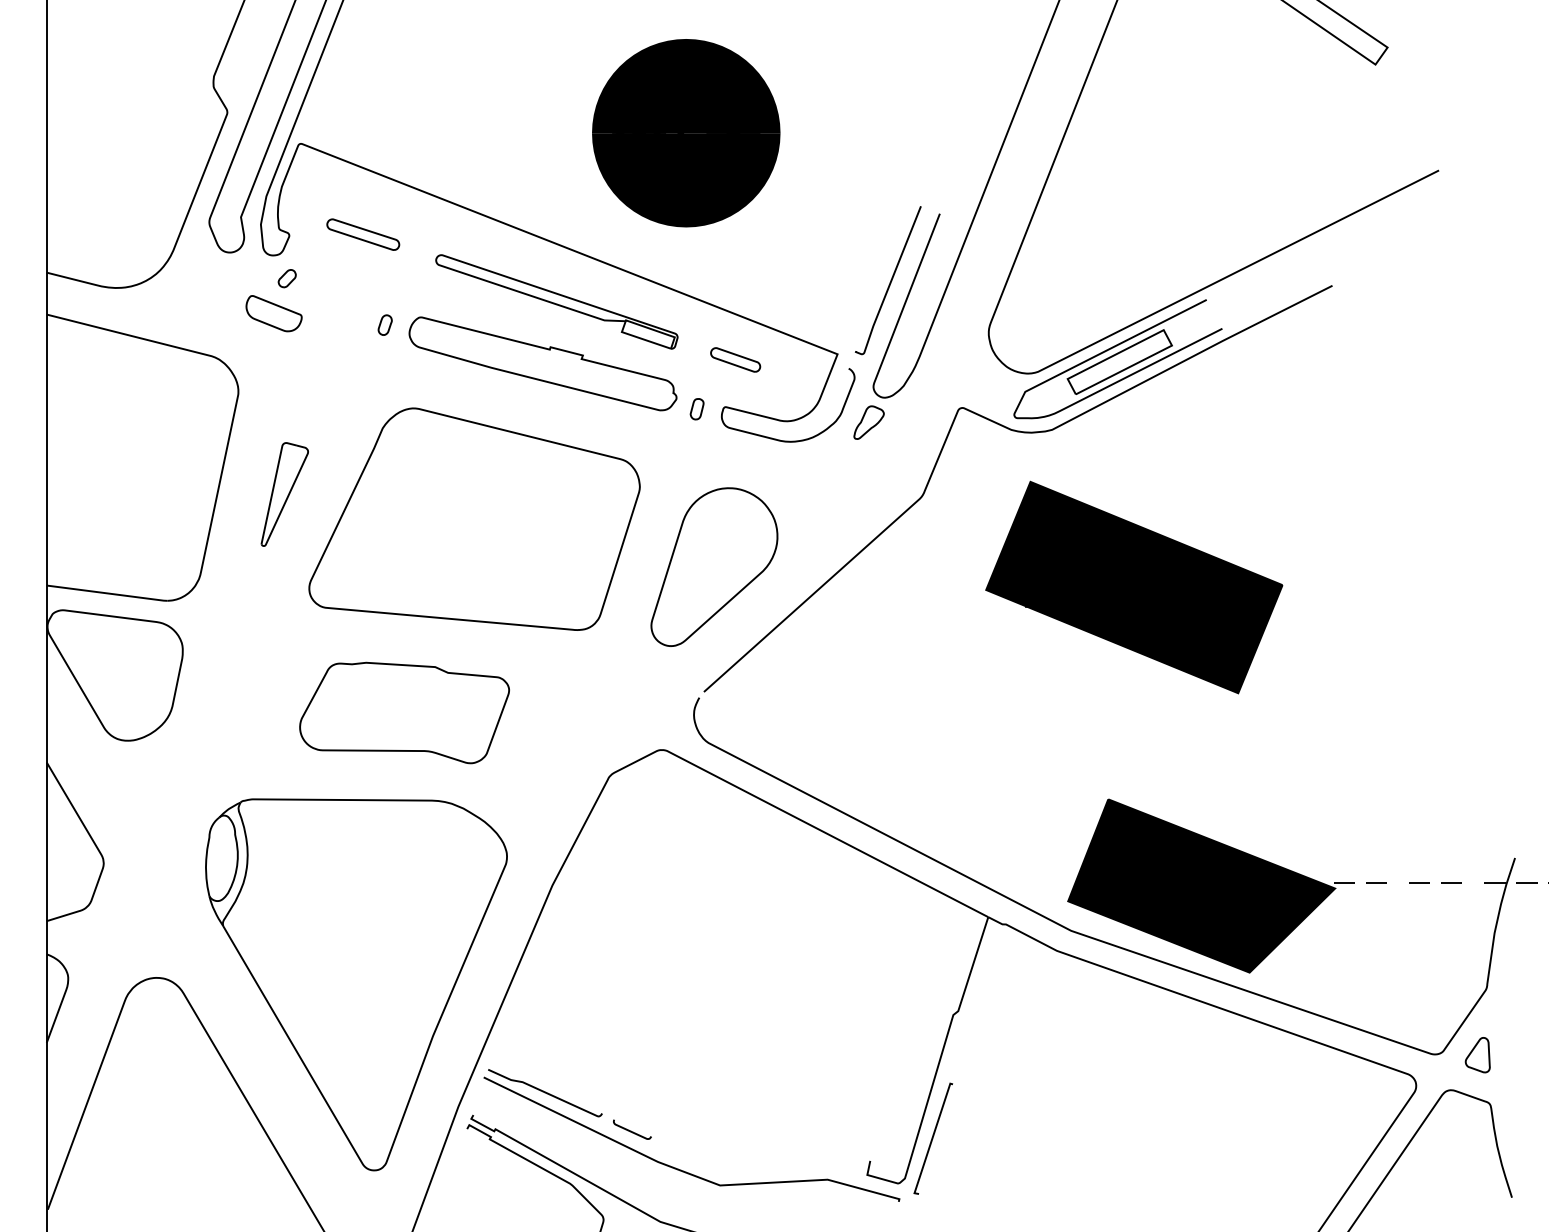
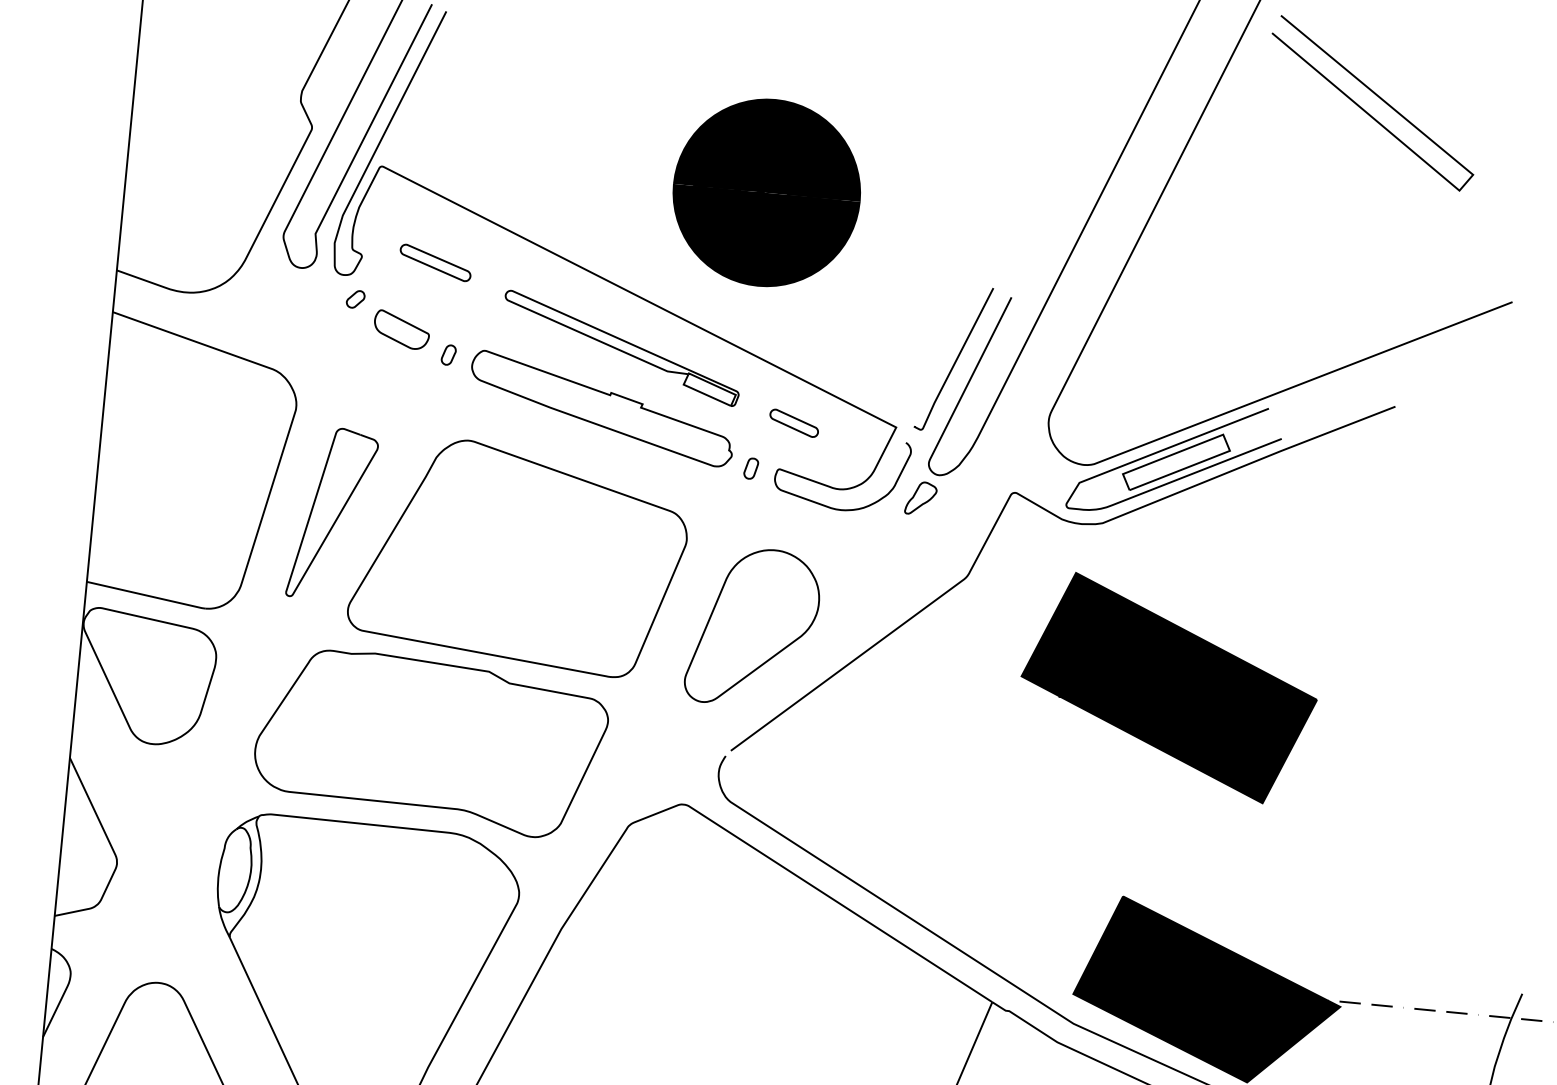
part: (273, 313) -> (401, 329), moved
part: (284, 494) -> (332, 514), size x1.67
part: (404, 712) -> (430, 742), size x1.67

